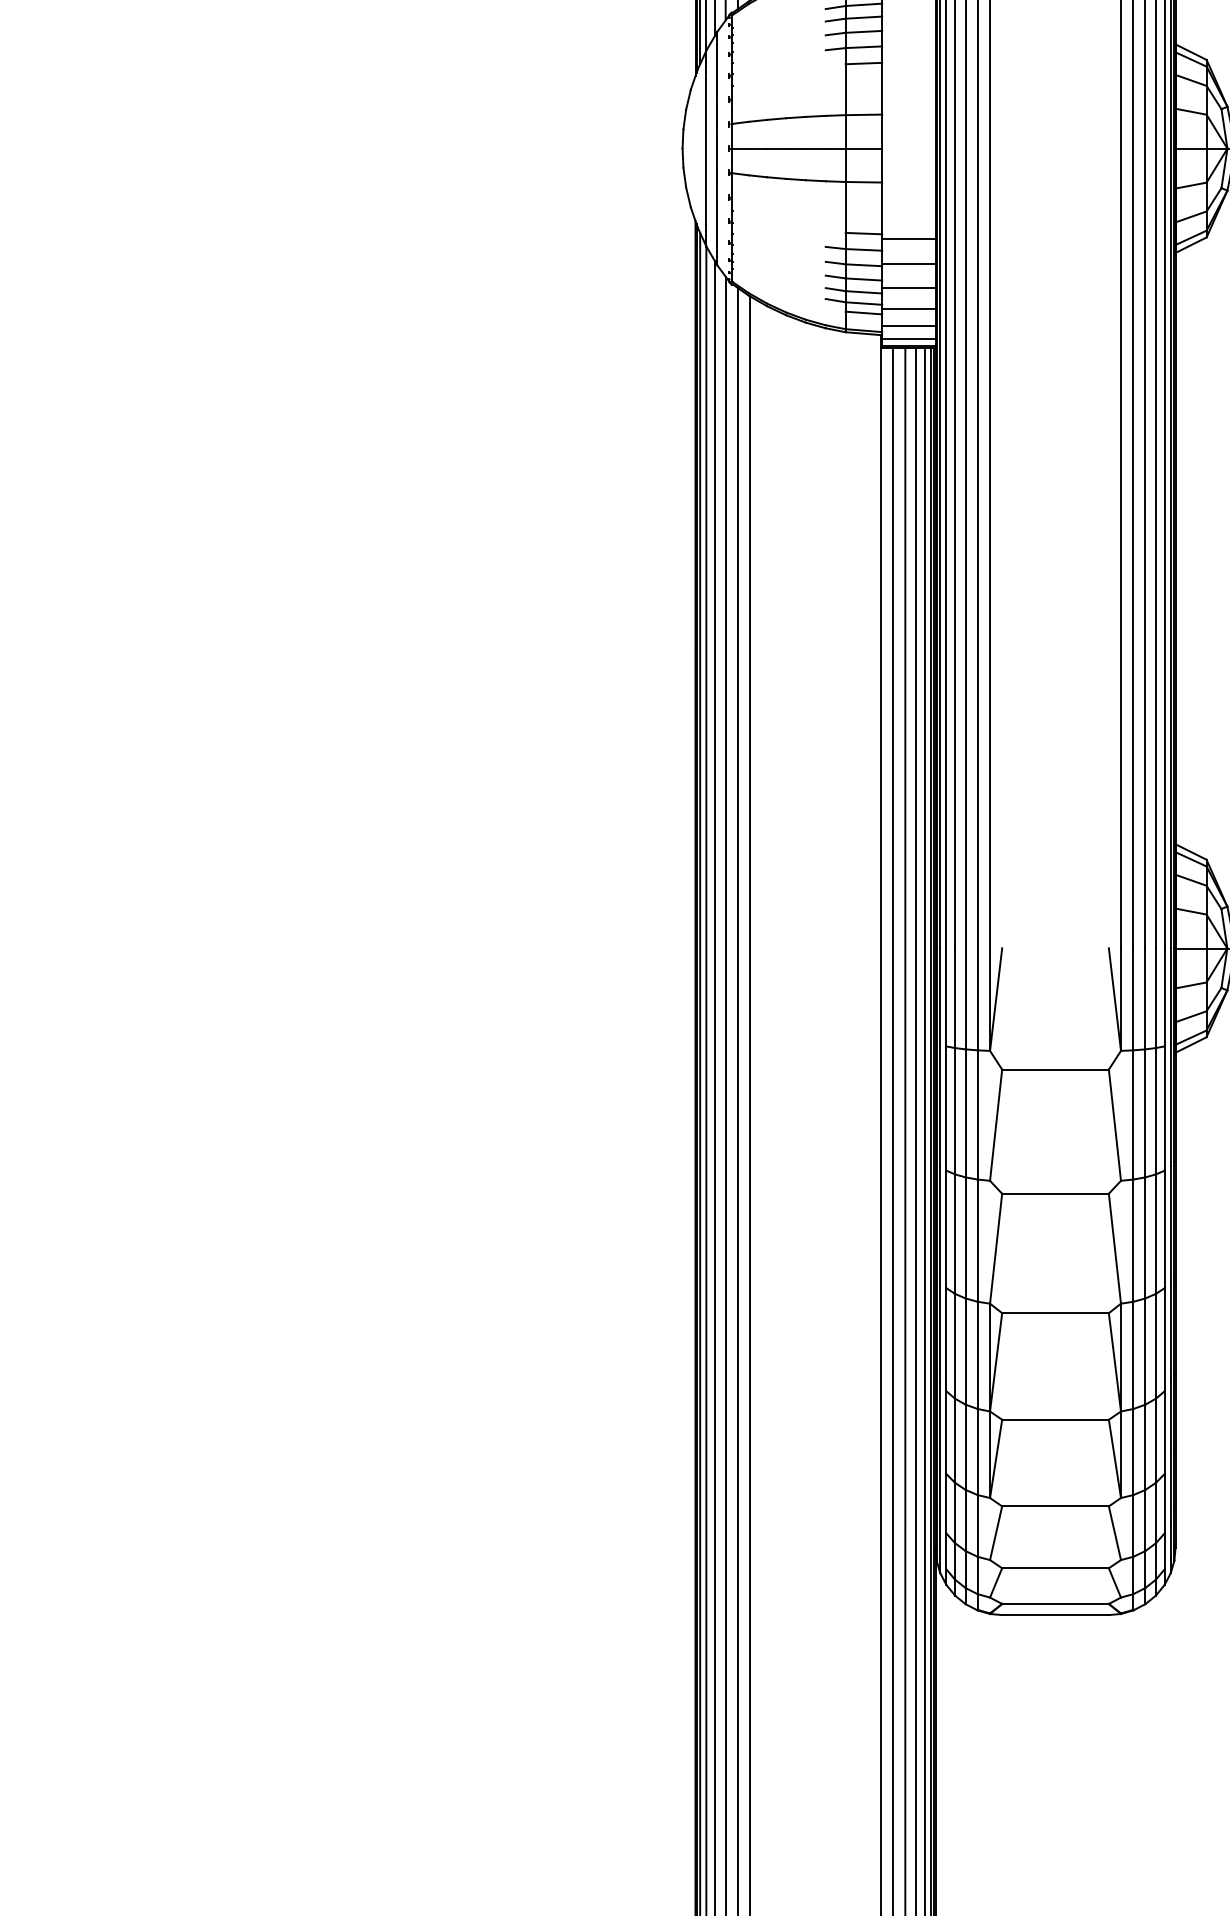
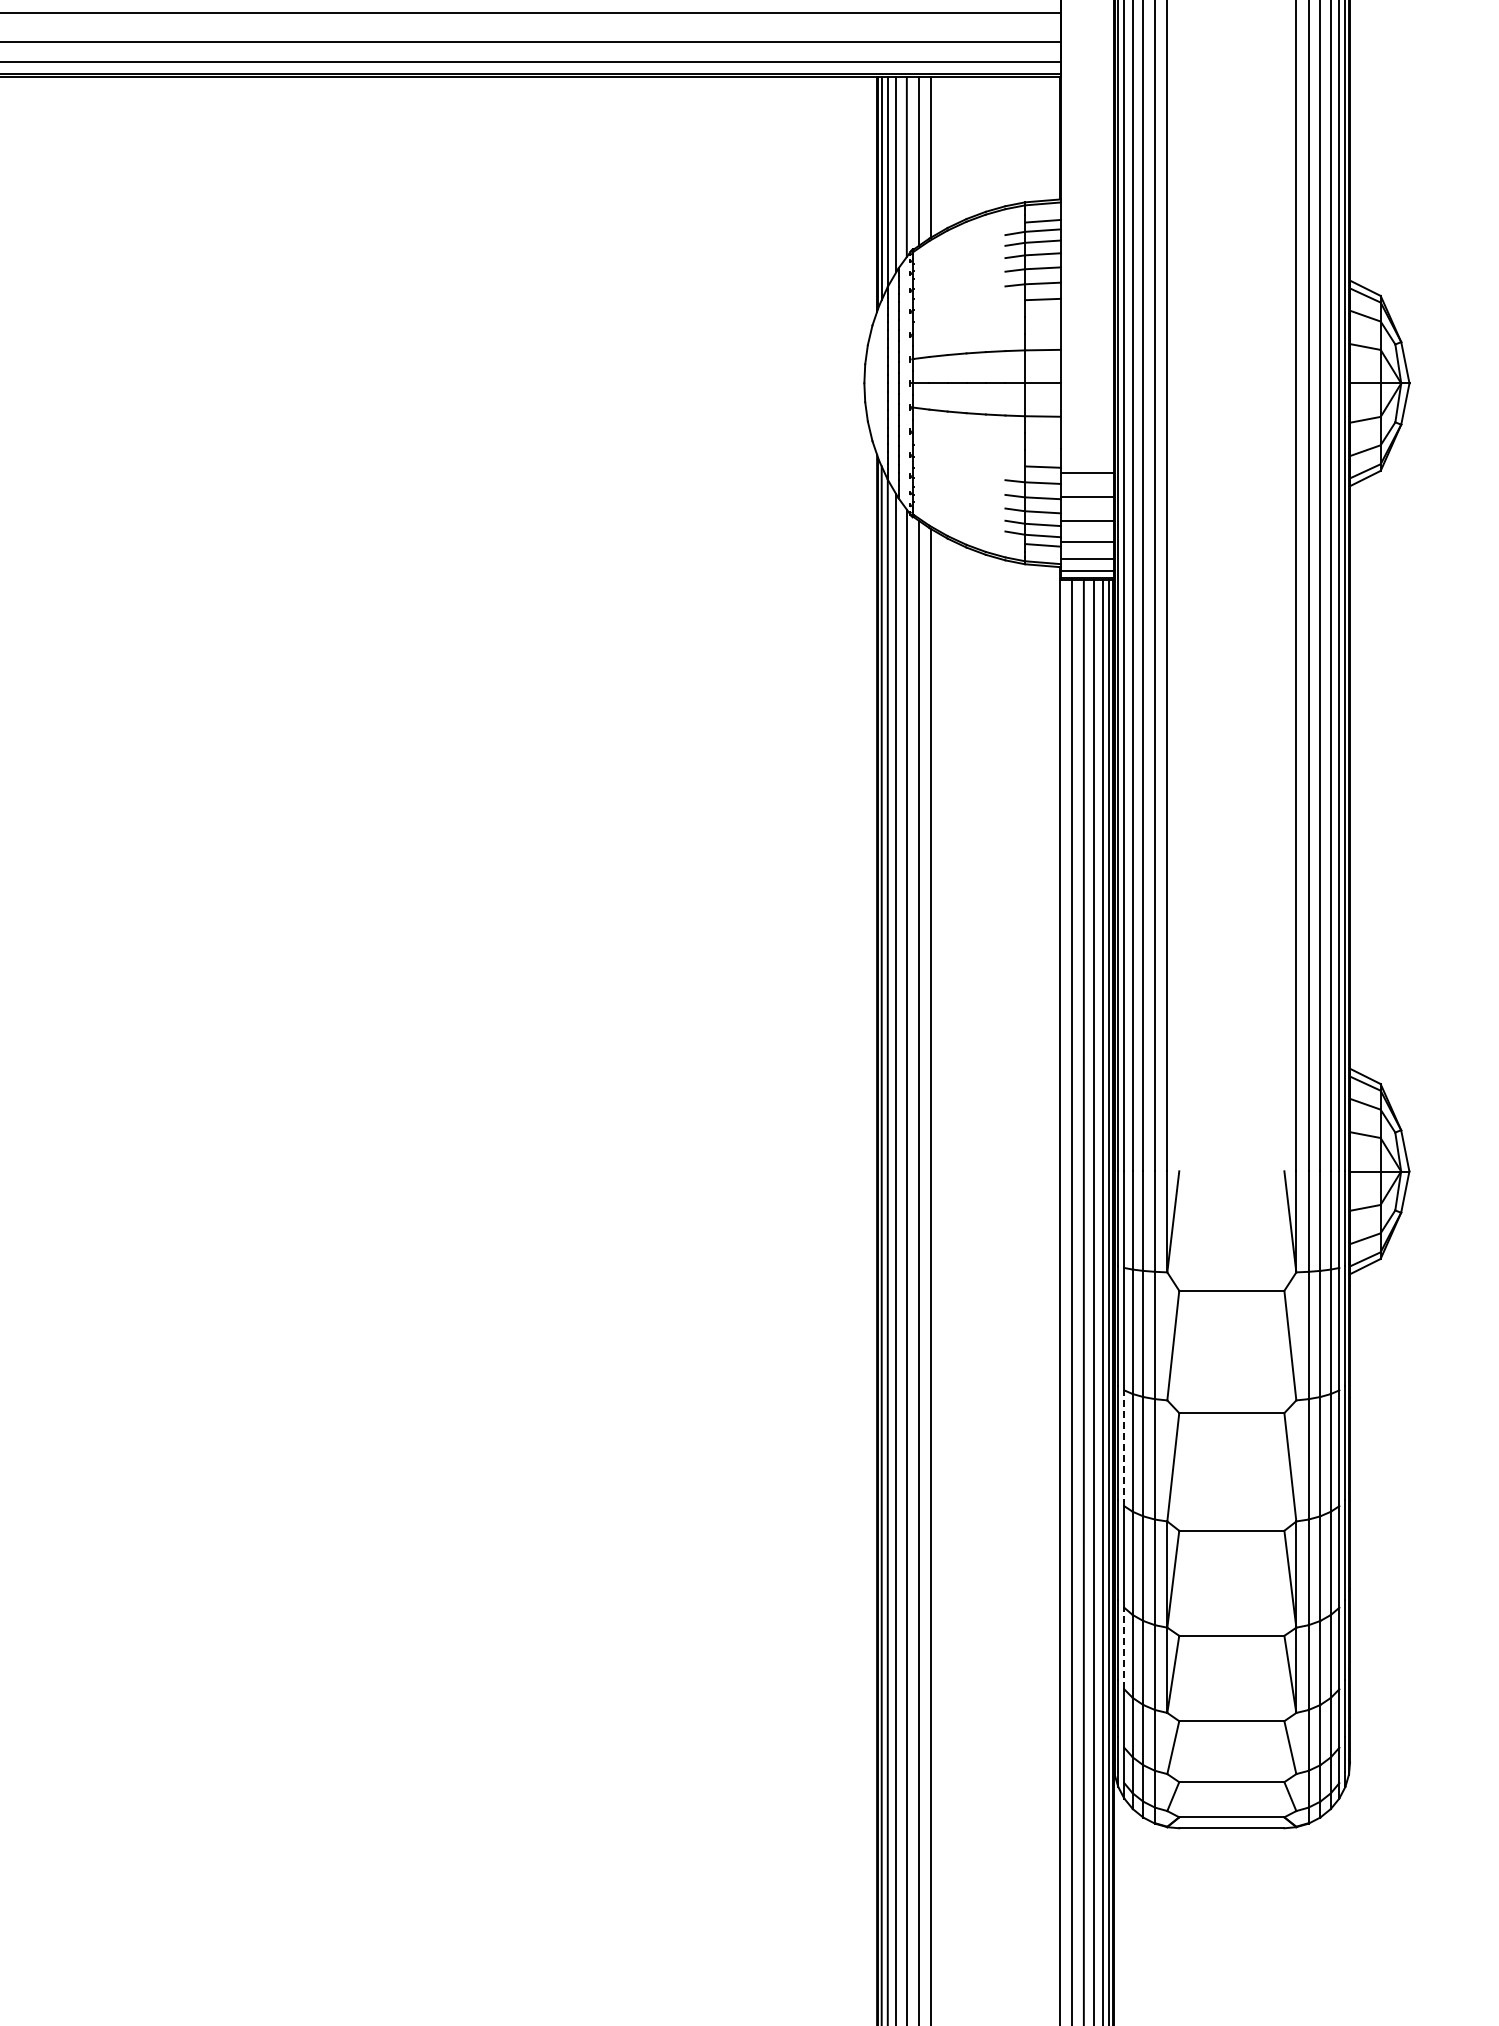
line: (946, 1229) -> (1124, 1448), solid -> dashed
line: (946, 1432) -> (1124, 1648), solid -> dashed

